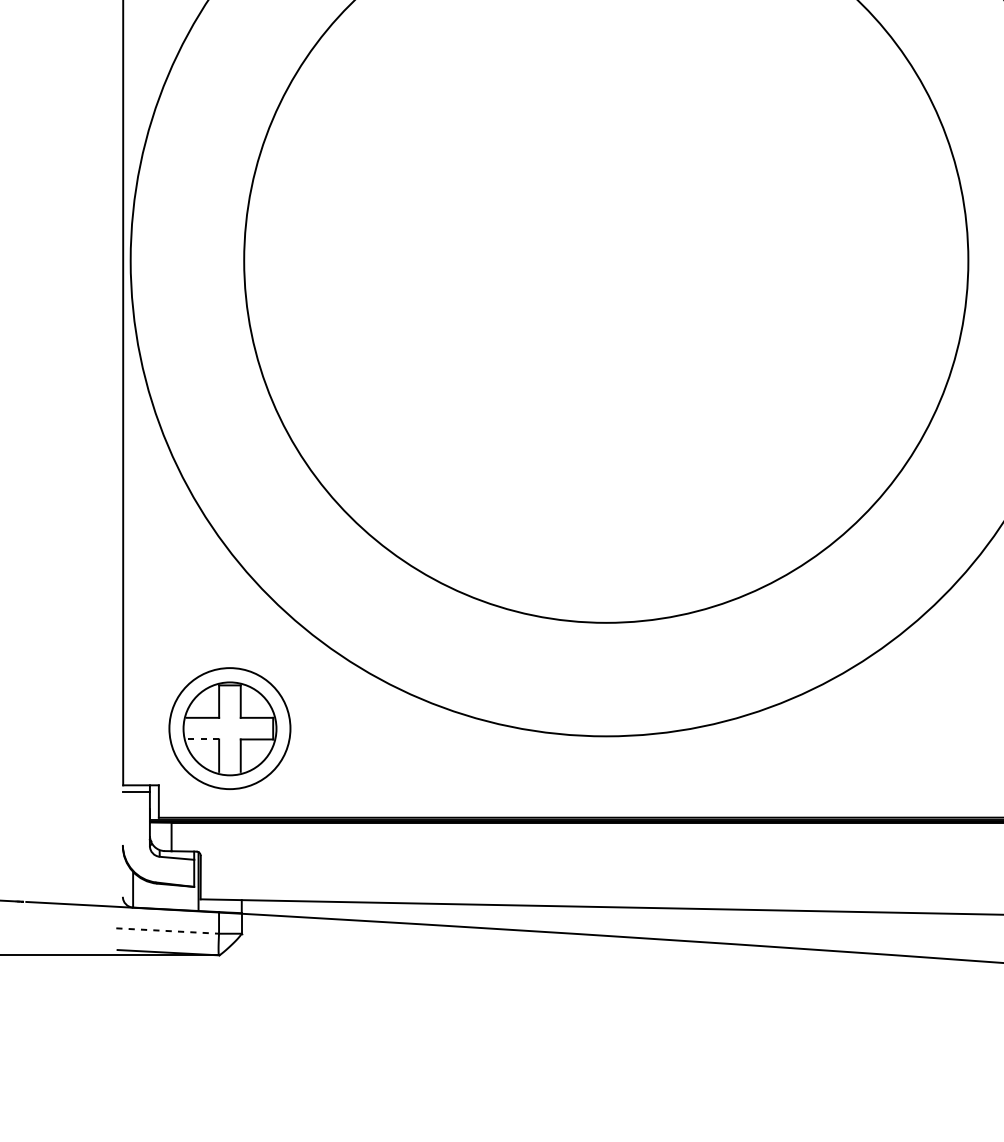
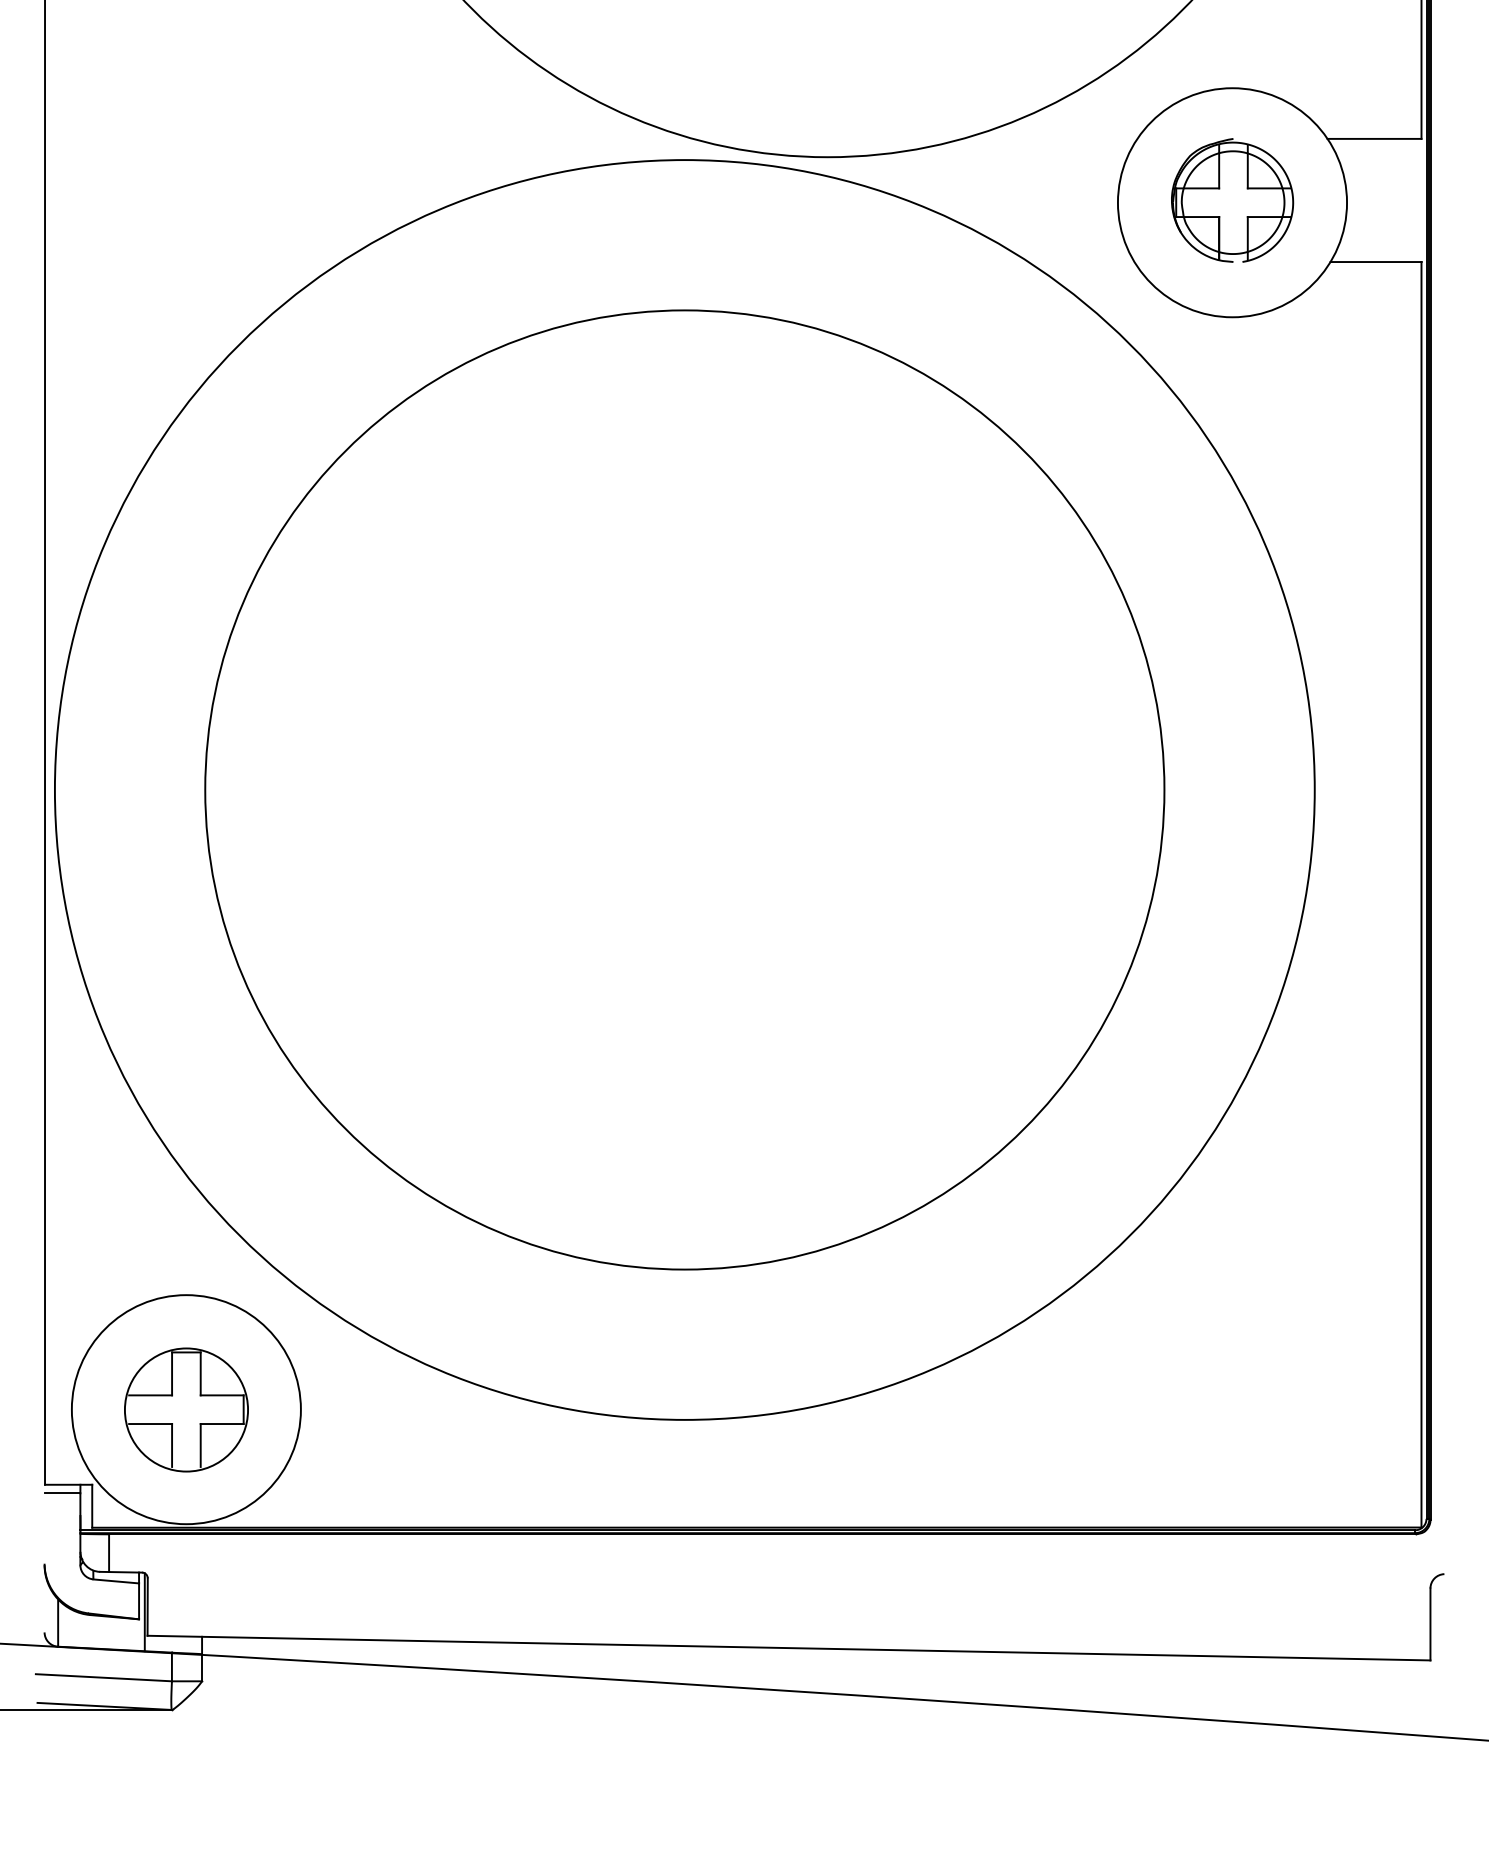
circle: (229, 728) -> (185, 1409), size x1.43
line: (202, 739) -> (150, 1424), dashed -> solid
line: (168, 930) -> (104, 1677), dashed -> solid

